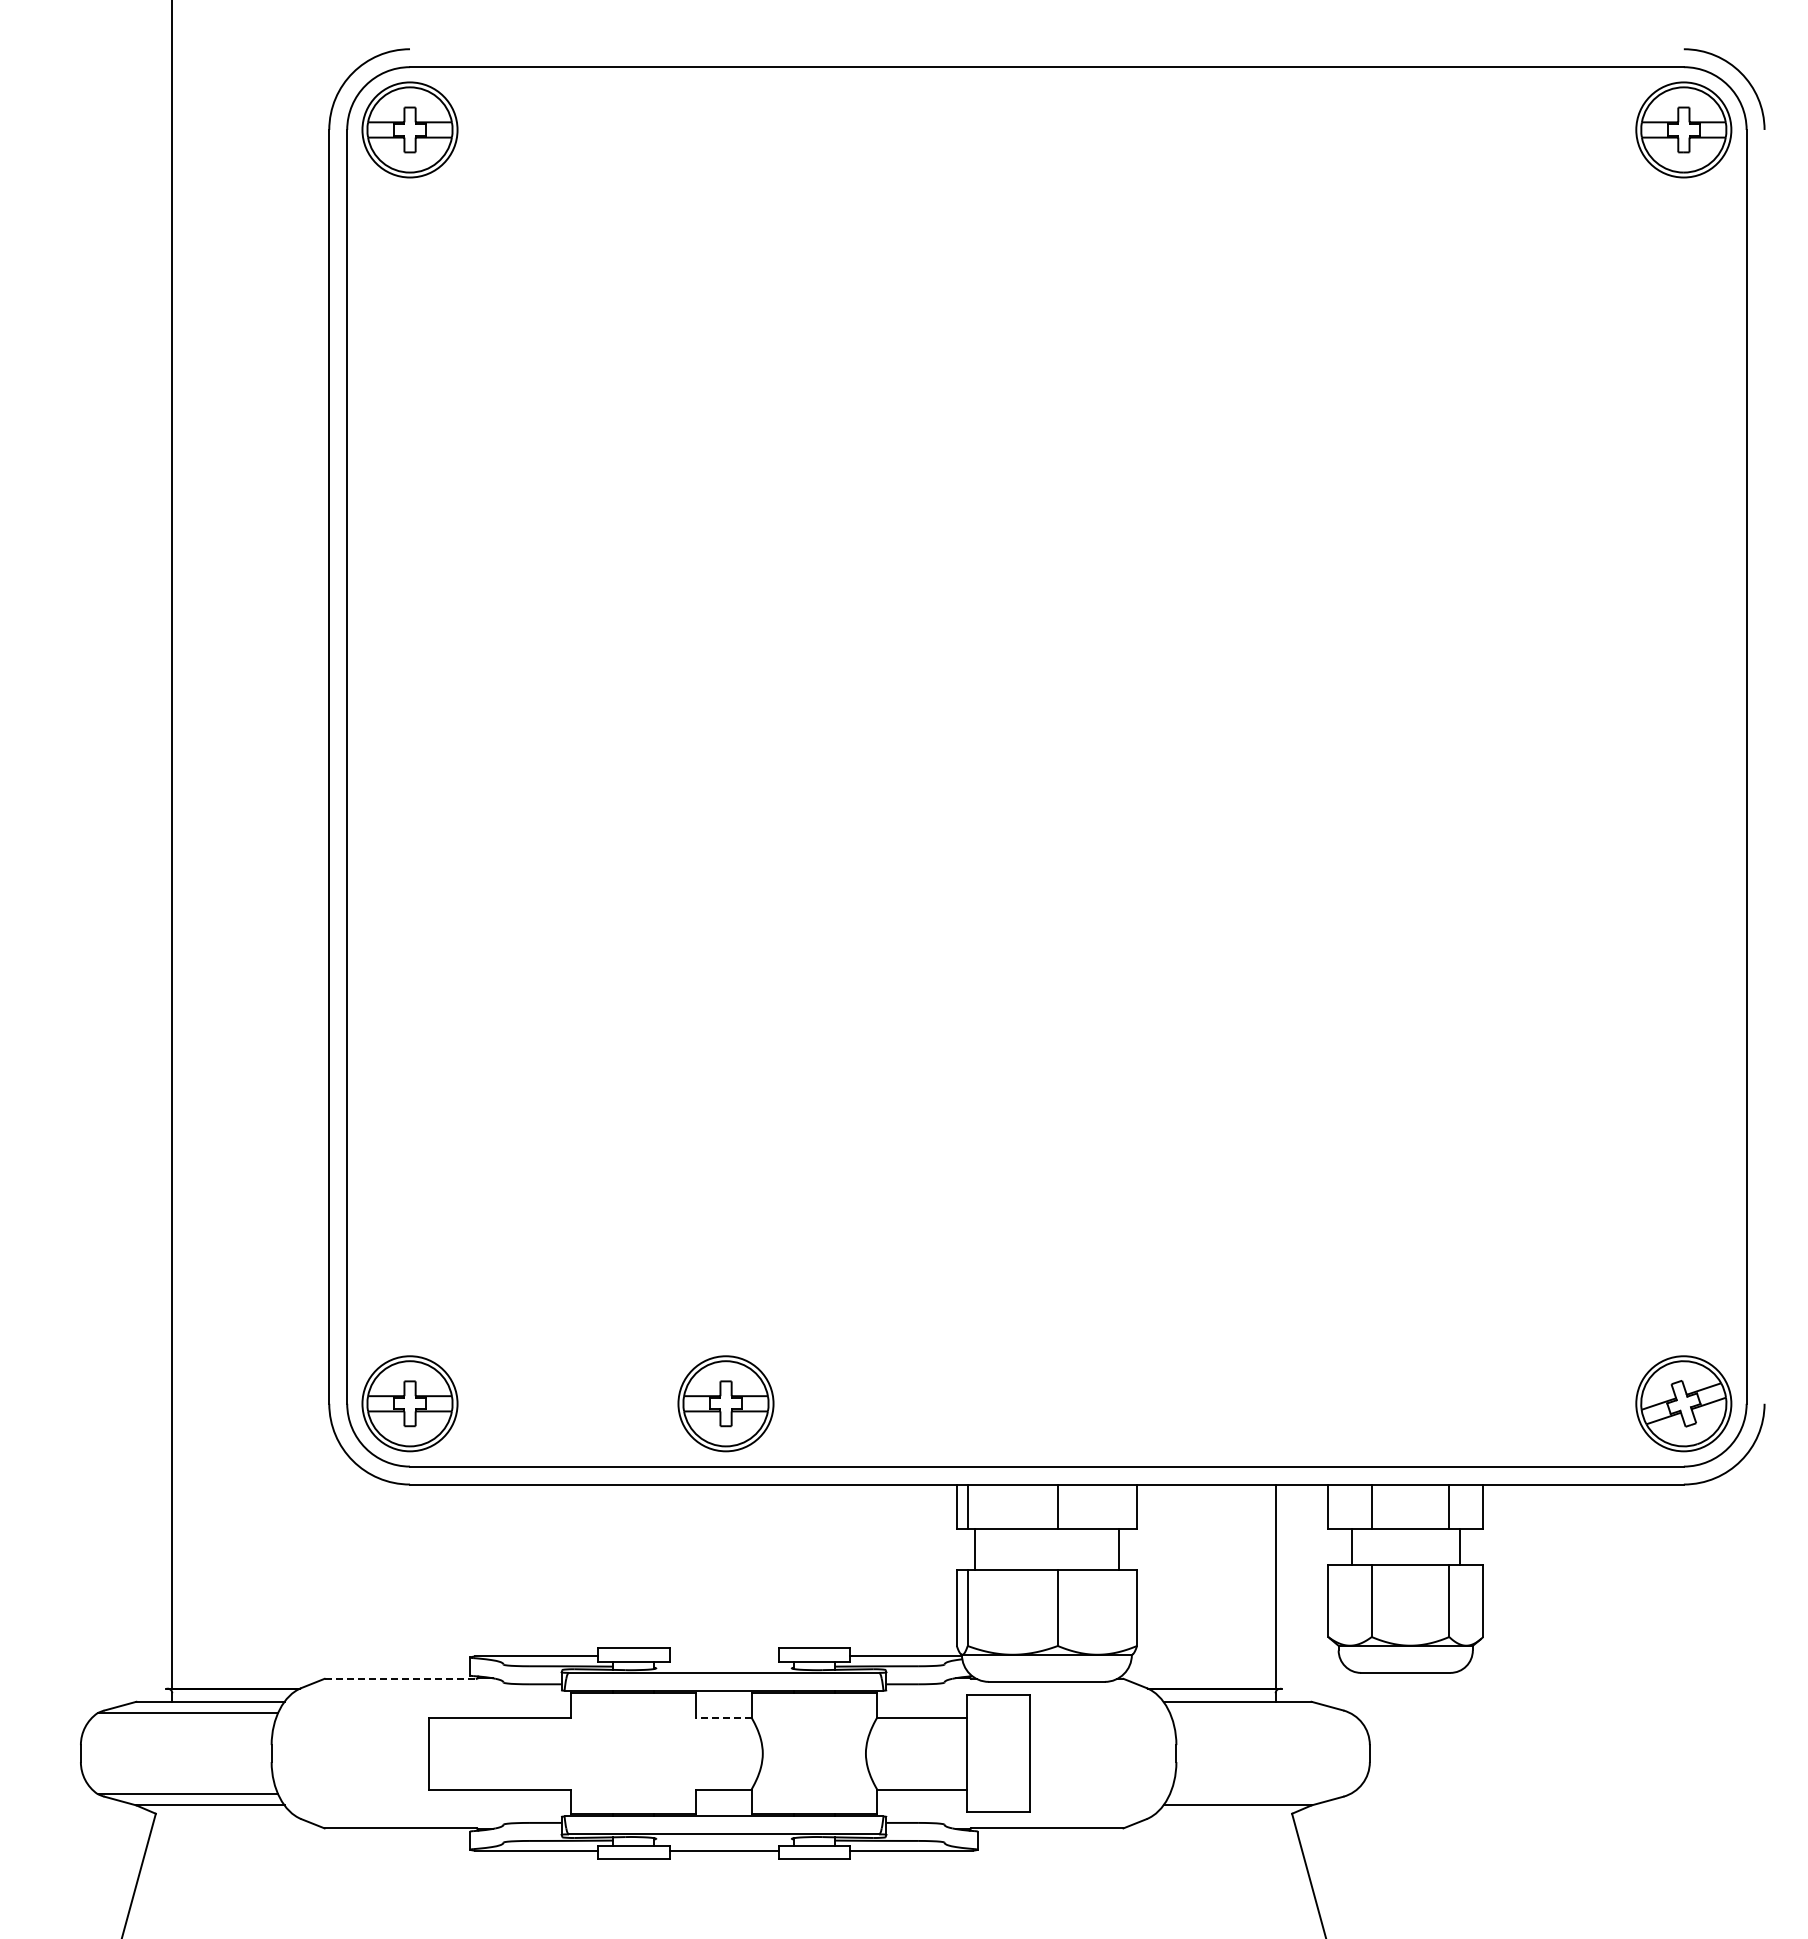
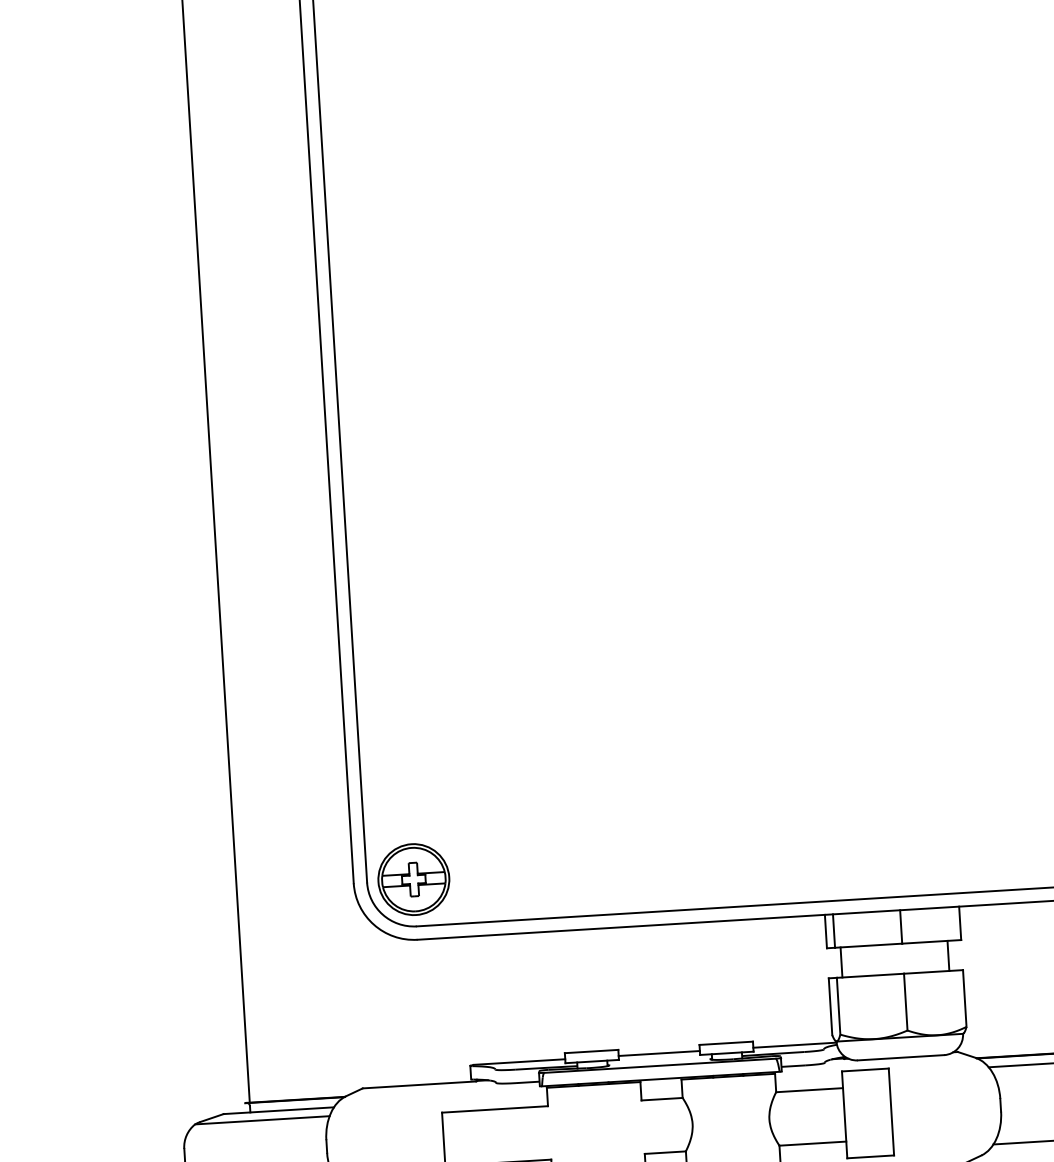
part: (725, 1403) -> (648, 865), removed
line: (723, 1656) -> (658, 1053), added
line: (401, 1678) -> (420, 1084), dashed -> solid
line: (724, 1717) -> (662, 1098), dashed -> solid

